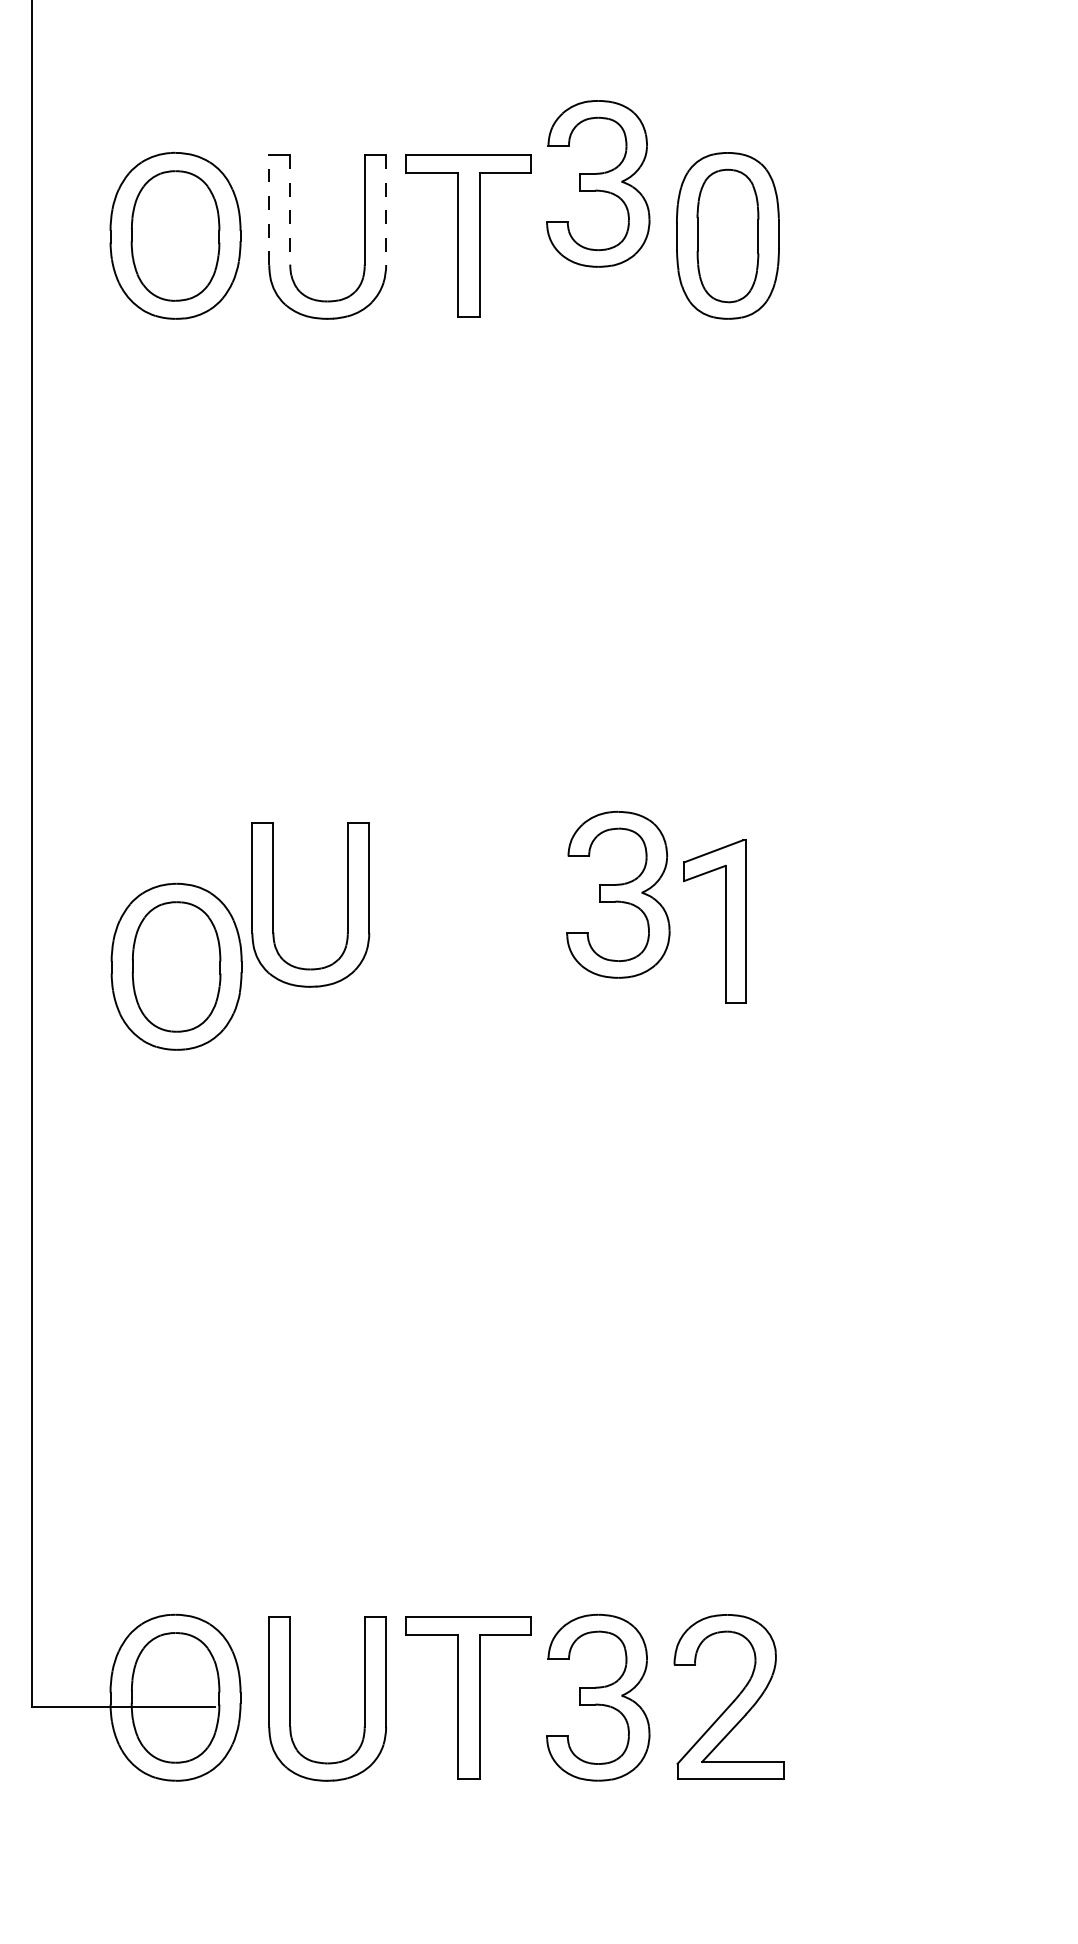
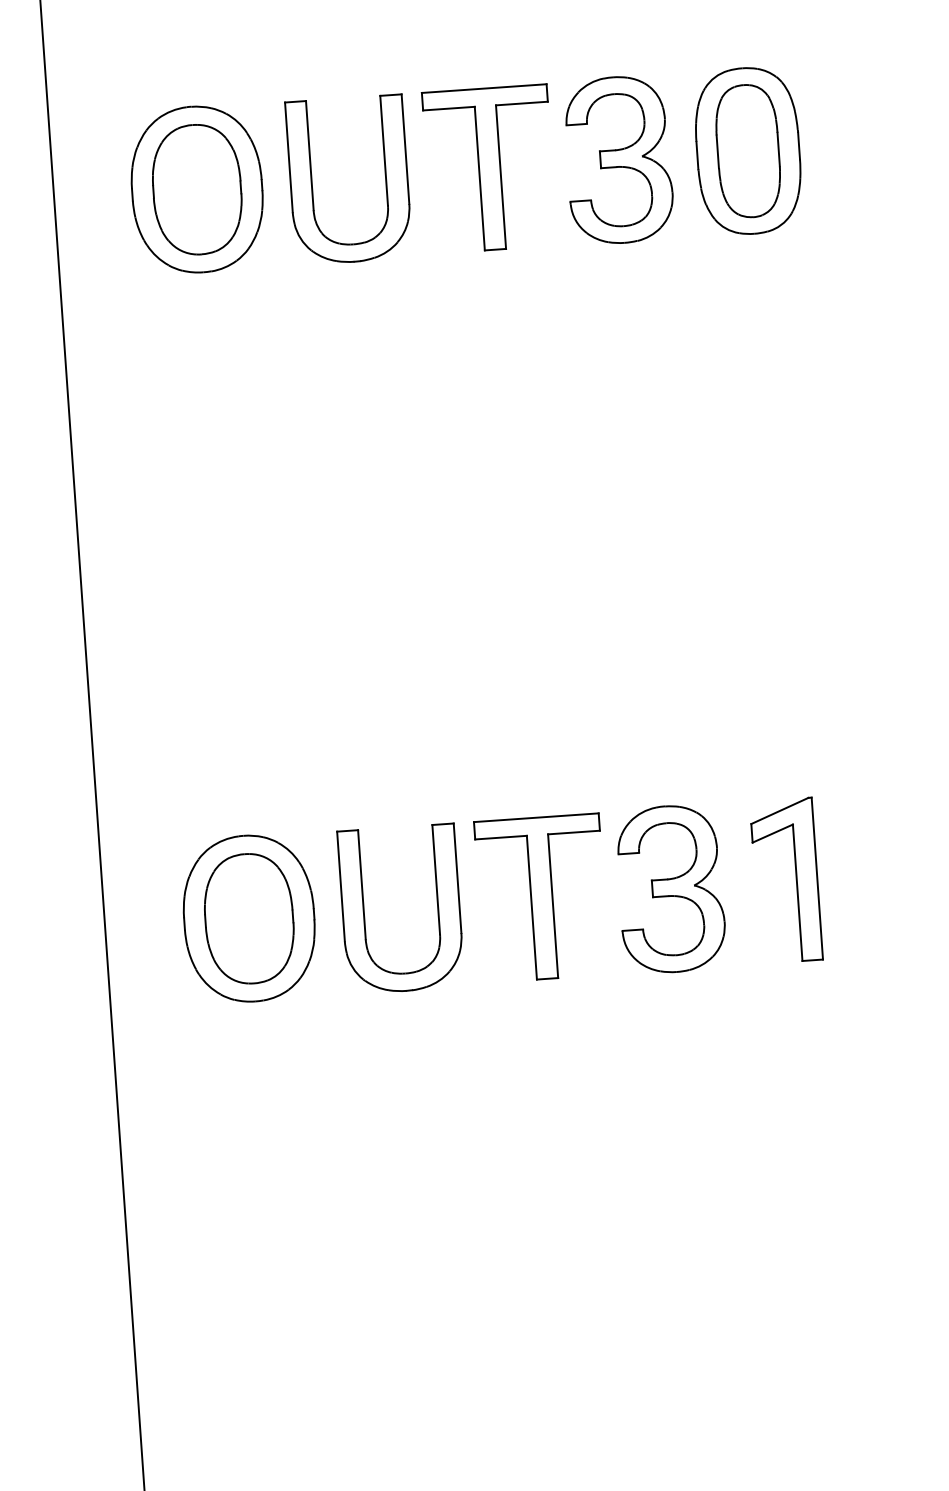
part: (598, 183) -> (619, 159), moved
line: (269, 209) -> (289, 156), dashed -> solid
line: (290, 209) -> (310, 155), dashed -> solid
line: (386, 210) -> (405, 149), dashed -> solid
part: (618, 894) -> (671, 888), moved
part: (273, 904) -> (363, 911), moved
part: (725, 921) -> (796, 880), moved
part: (470, 966) -> (542, 897), added

